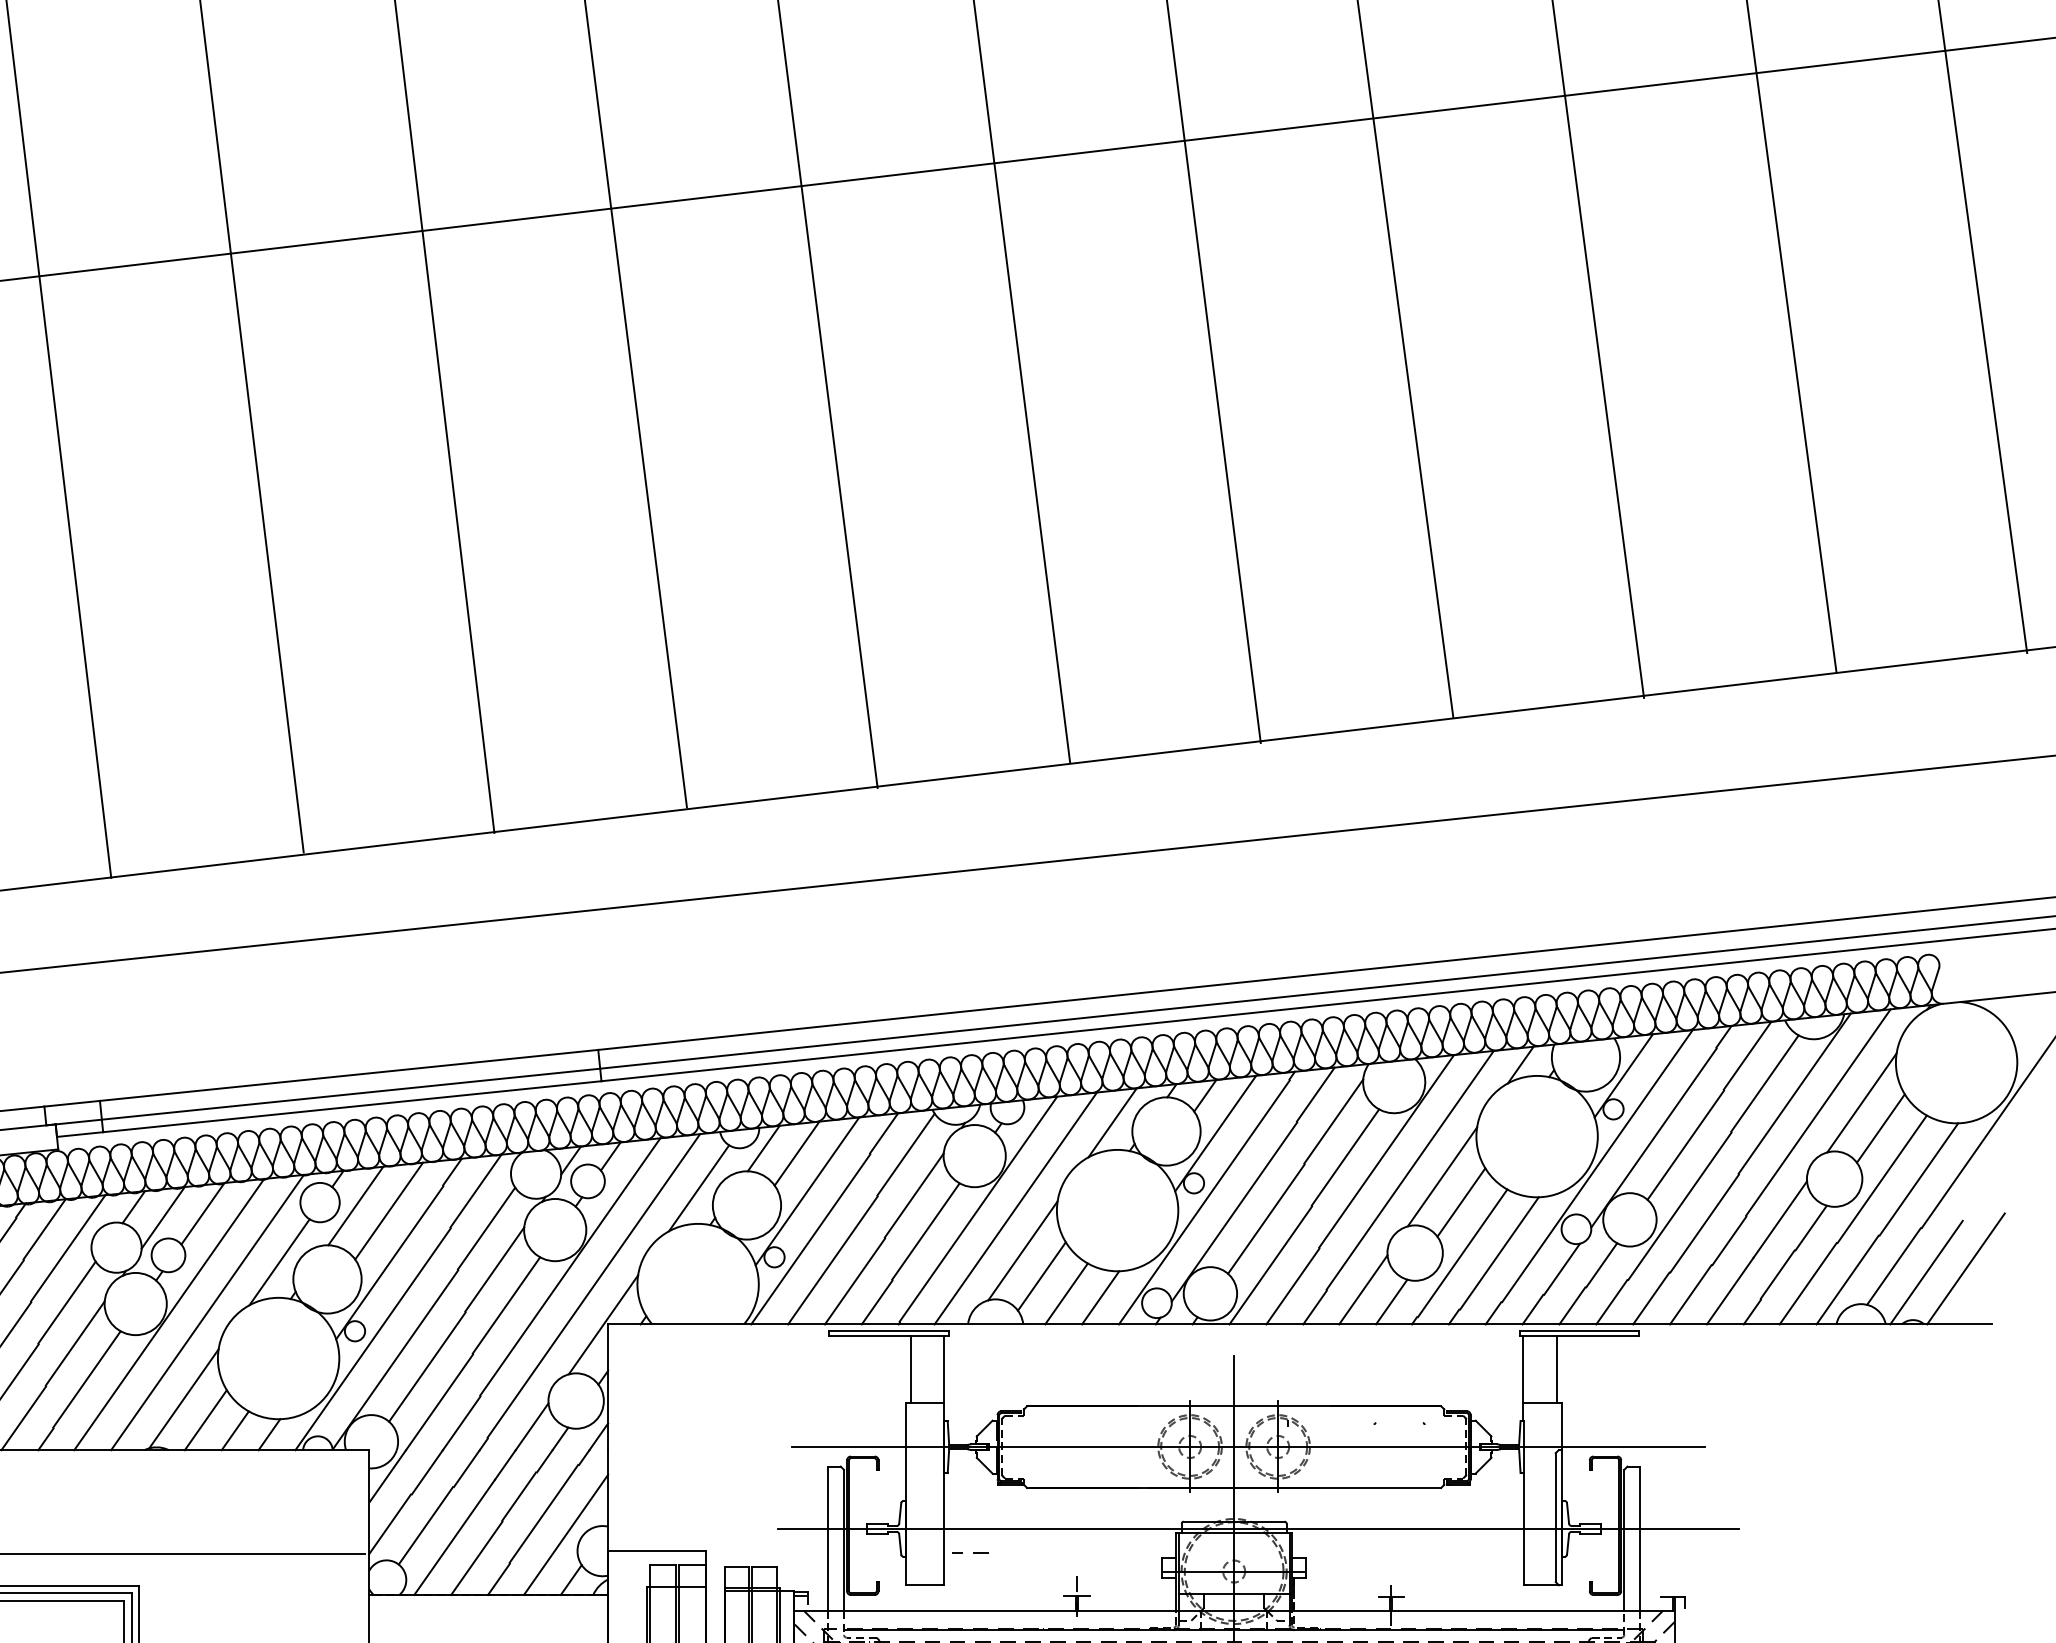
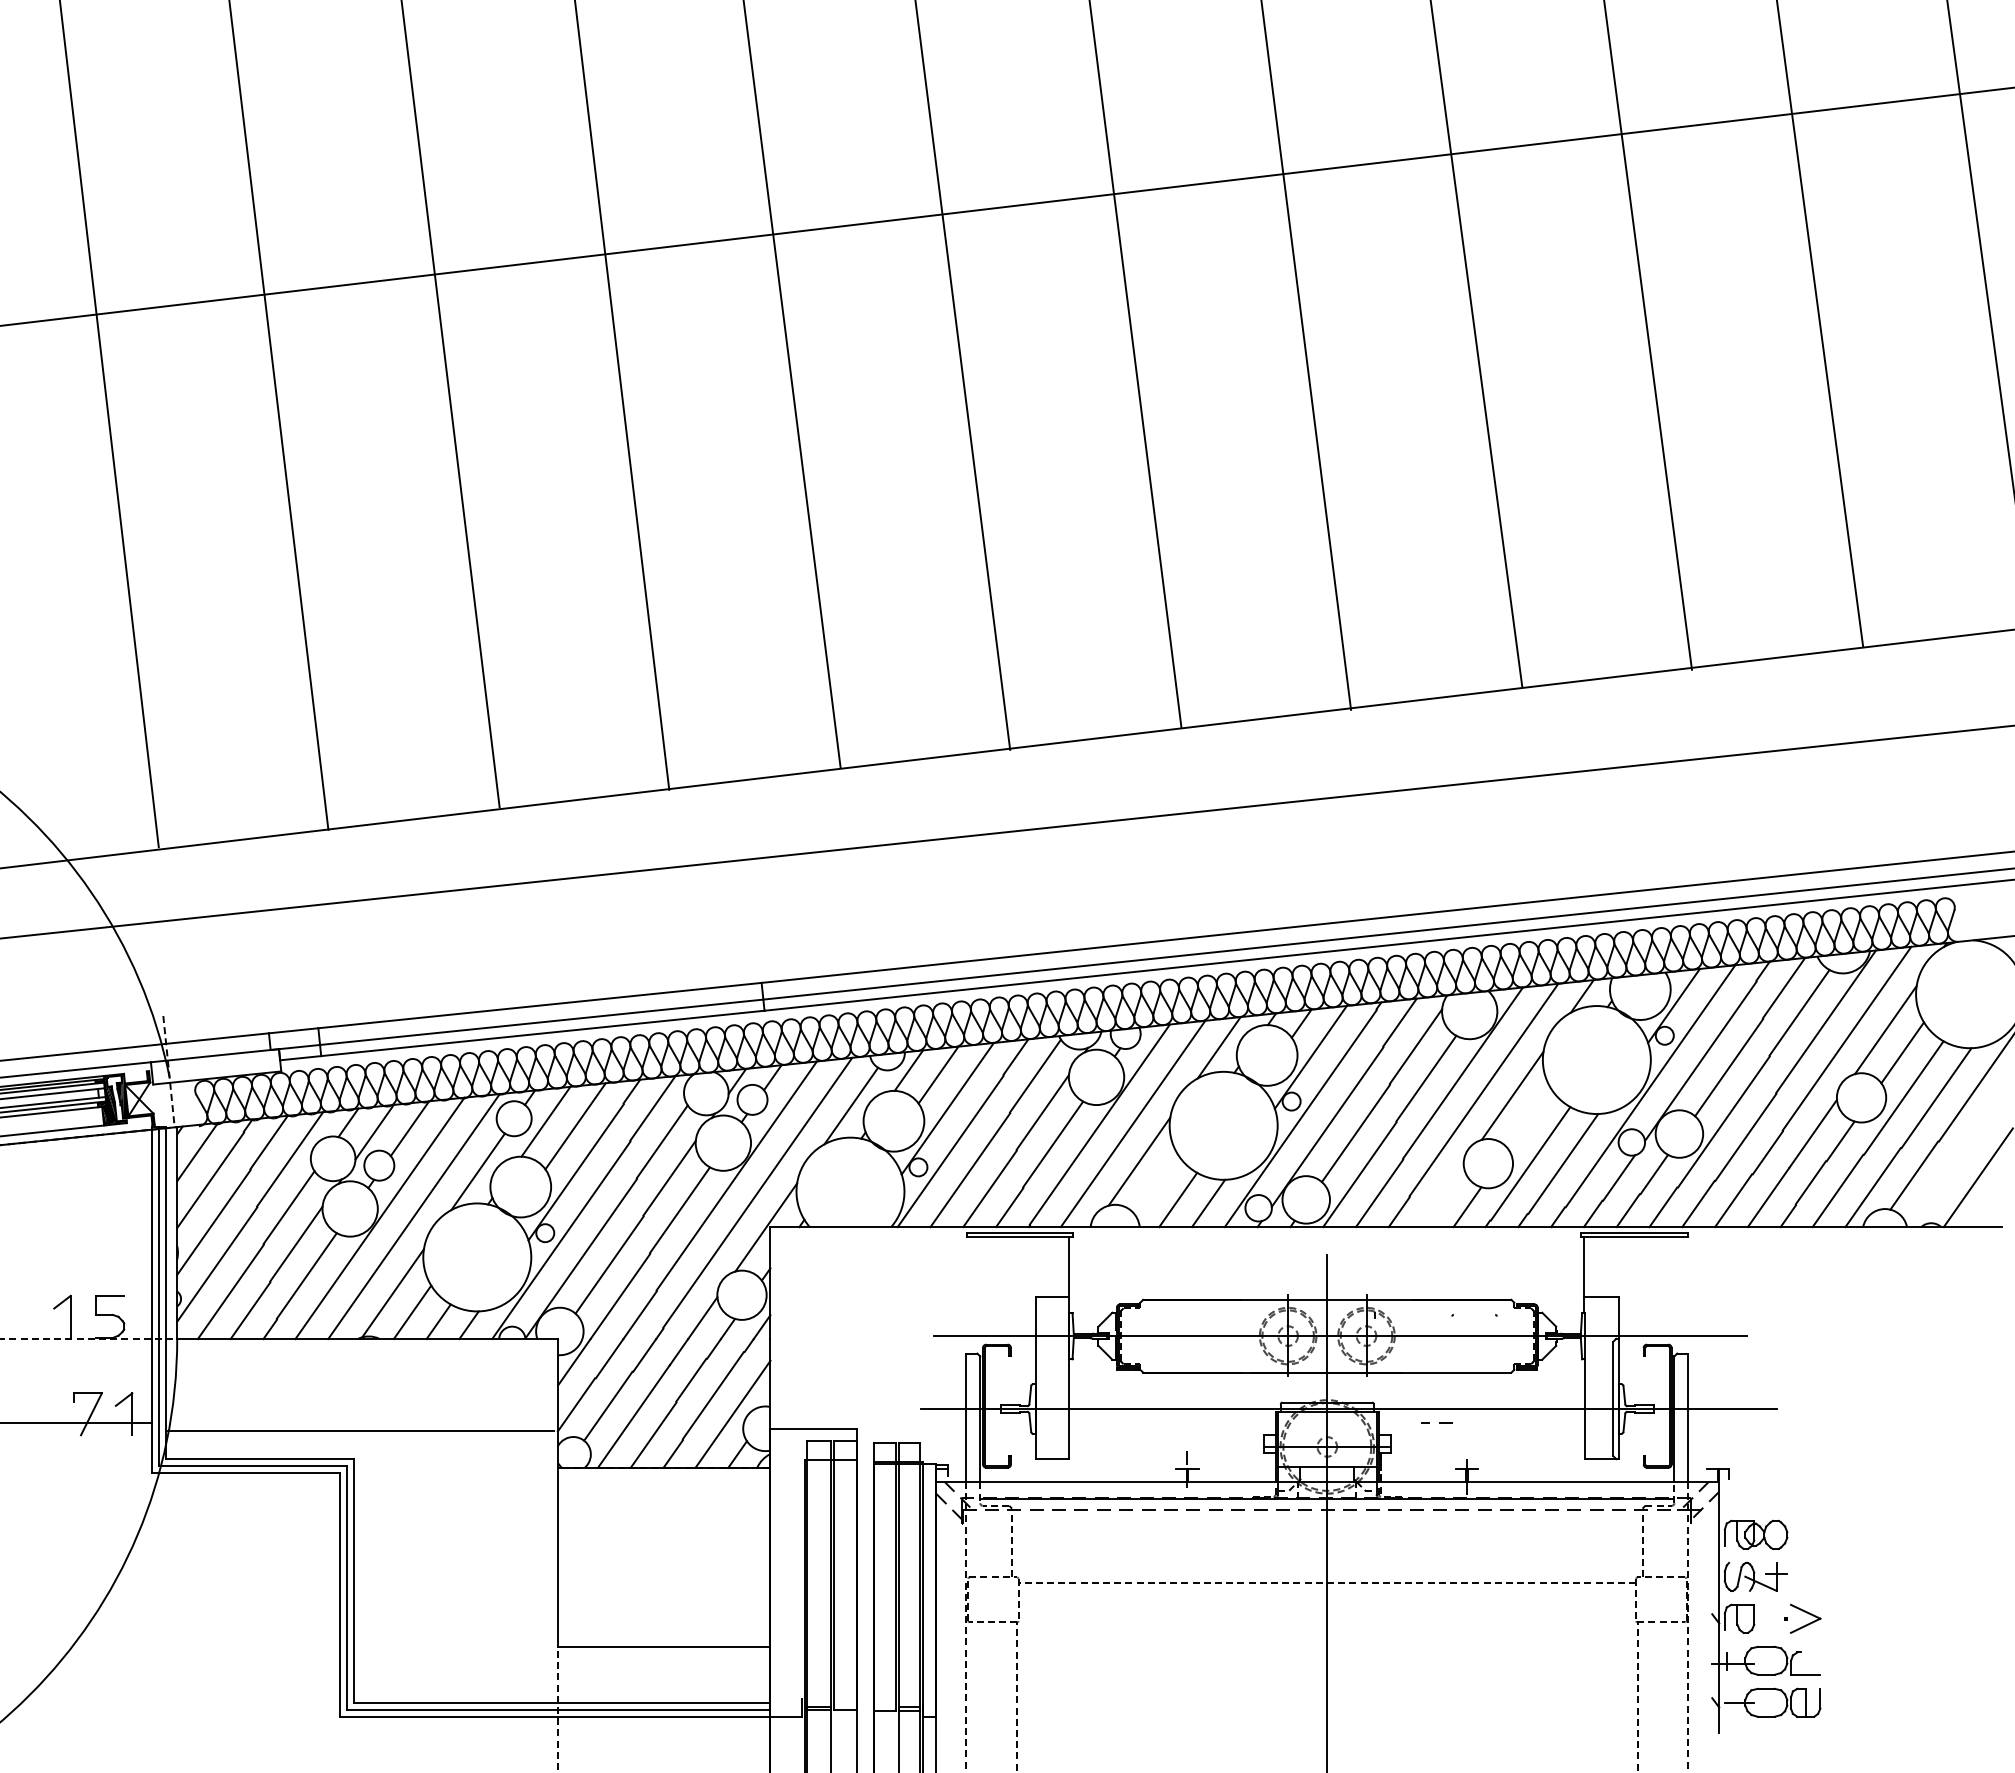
line: (1461, 1202) -> (1529, 1118), removed
line: (1926, 1273) -> (1943, 1181), removed
line: (1042, 1276) -> (1156, 1184), removed
line: (1362, 1290) -> (1441, 1196), removed
line: (910, 1368) -> (1039, 1266), removed
line: (1556, 1368) -> (1614, 1266), removed
line: (973, 1553) -> (1439, 1422), moved

